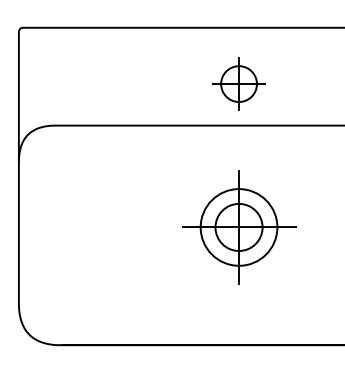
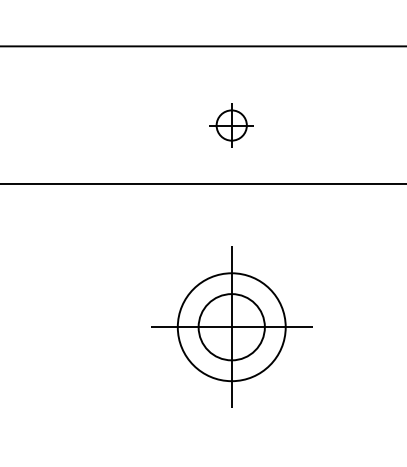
part: (238, 83) -> (230, 124), size x0.6

